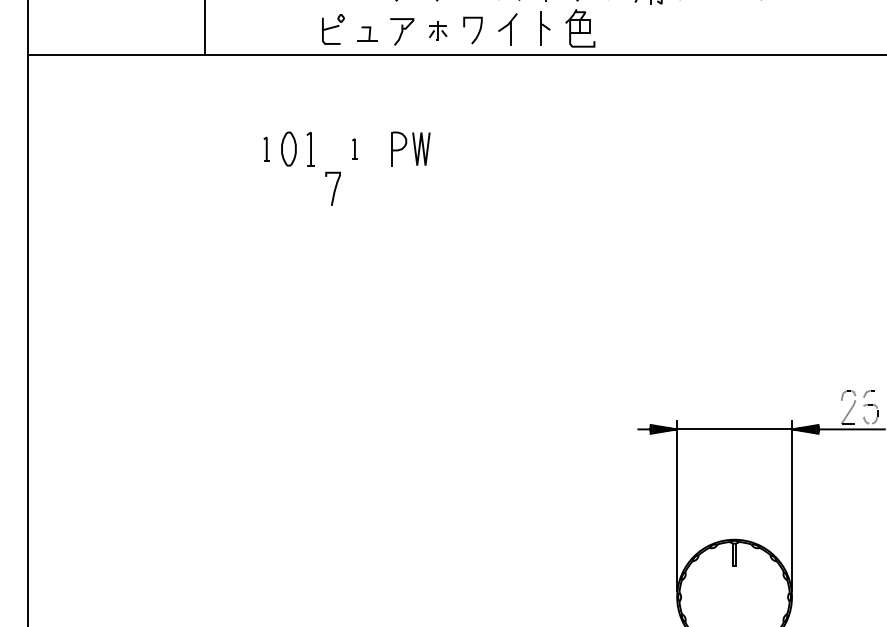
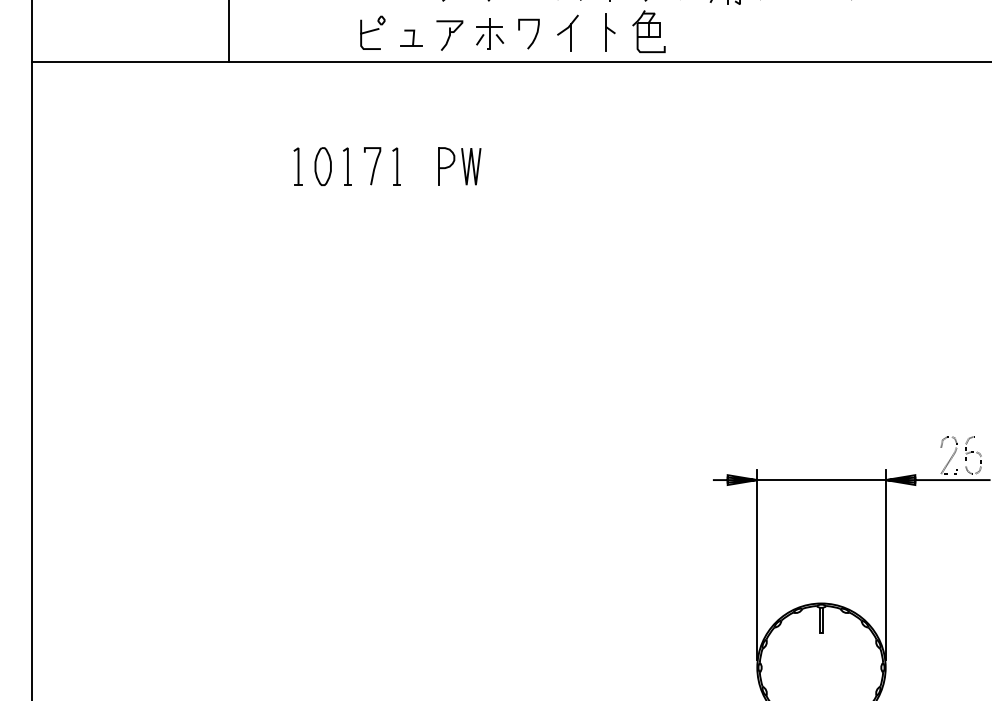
part: (437, 30) -> (489, 33), size x1.43
part: (265, 148) -> (297, 166), size x1.43
part: (354, 148) -> (396, 166), size x1.67
curve: (333, 190) -> (373, 167), moved

